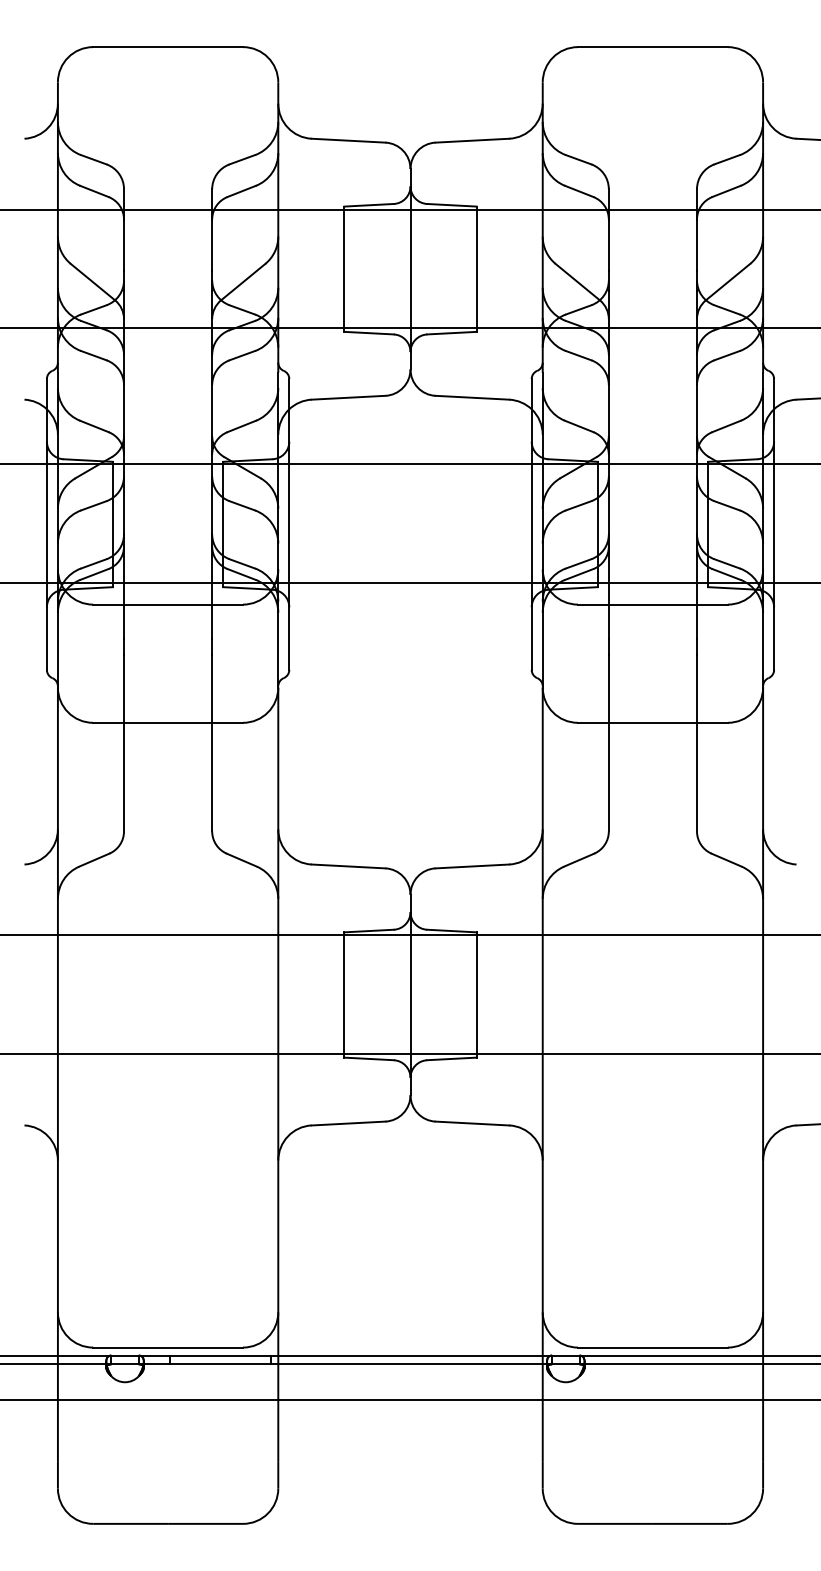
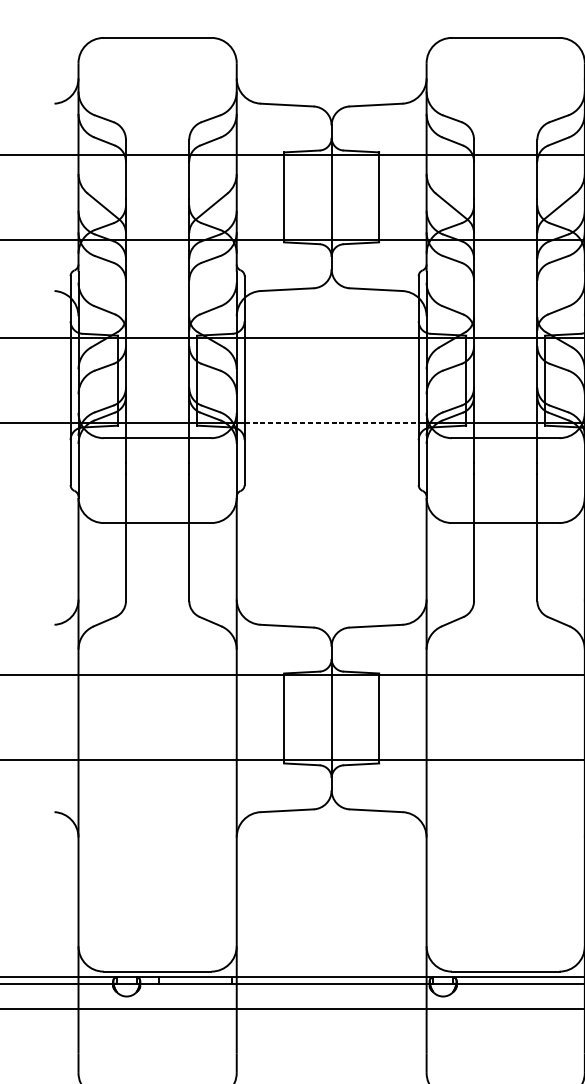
line: (411, 583) -> (332, 423), solid -> dashed

